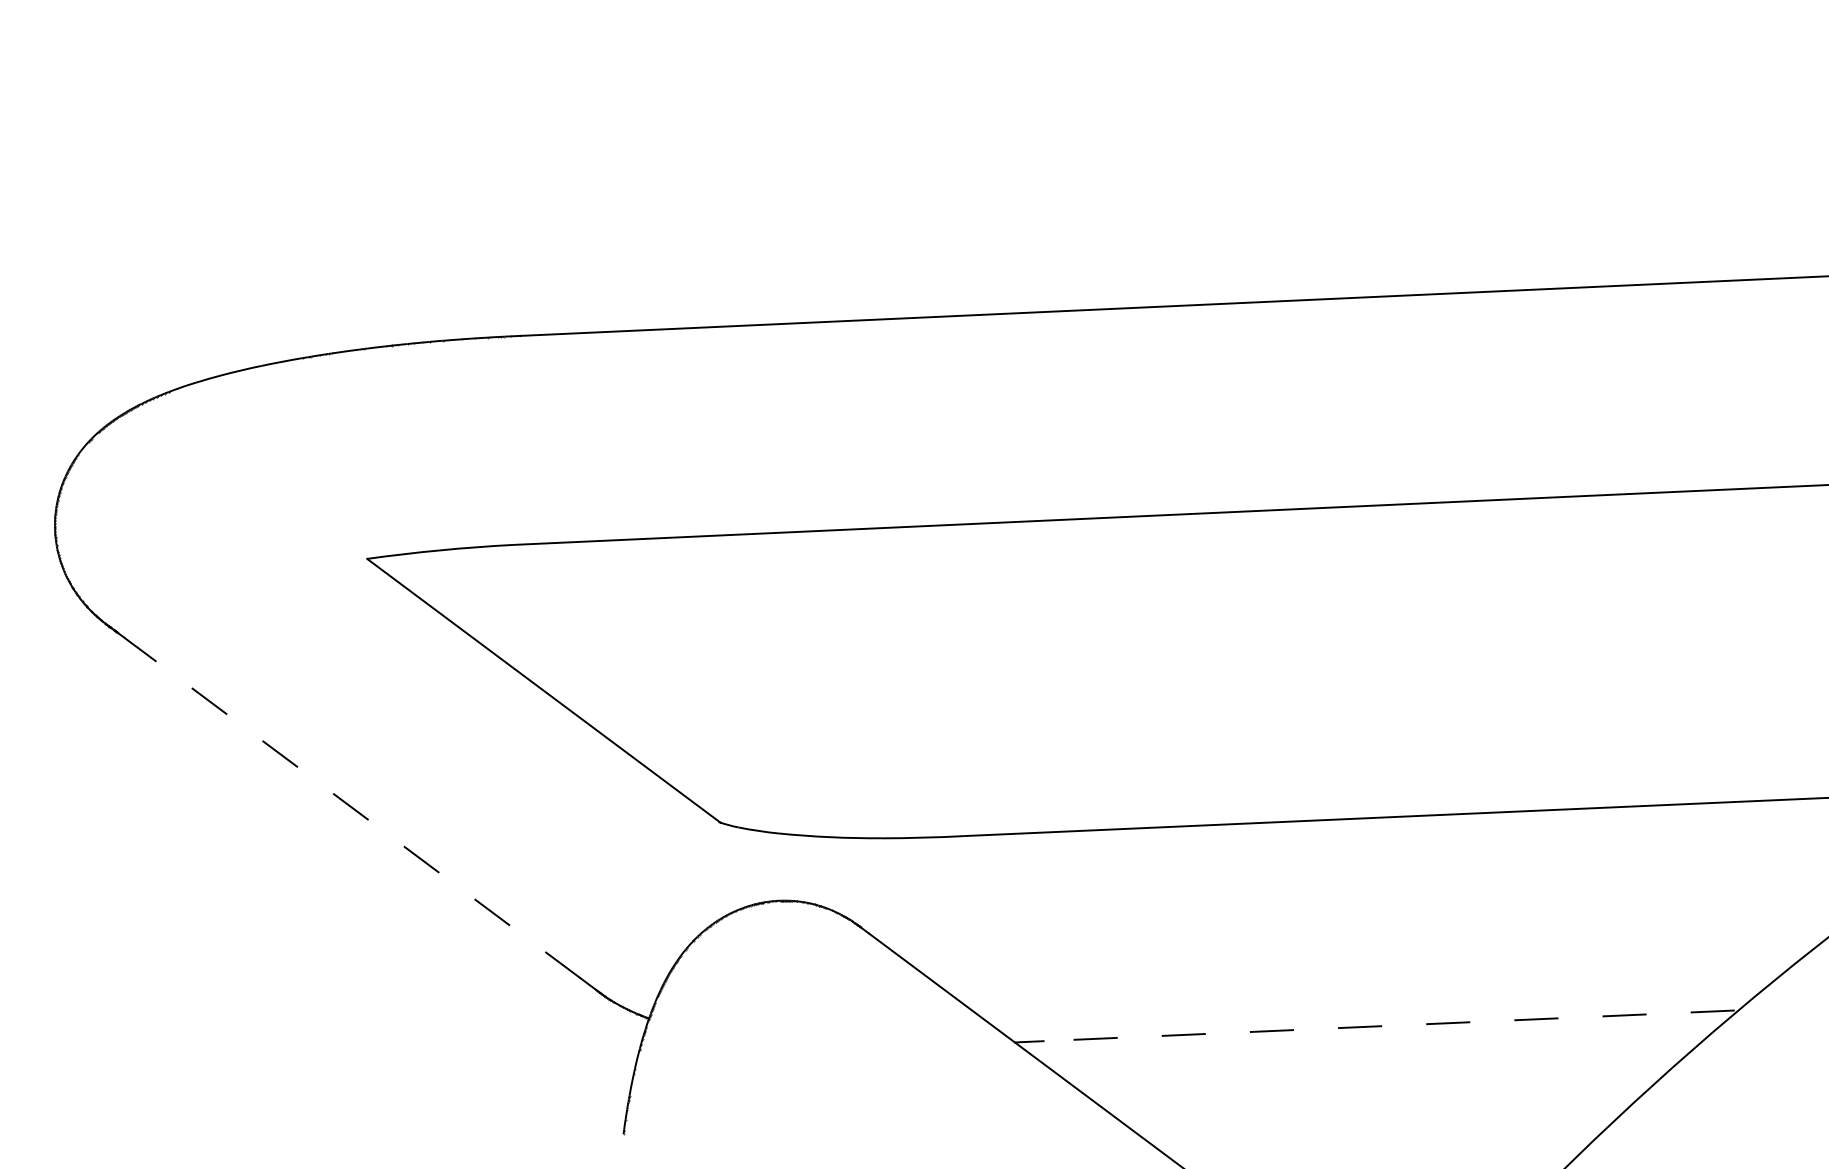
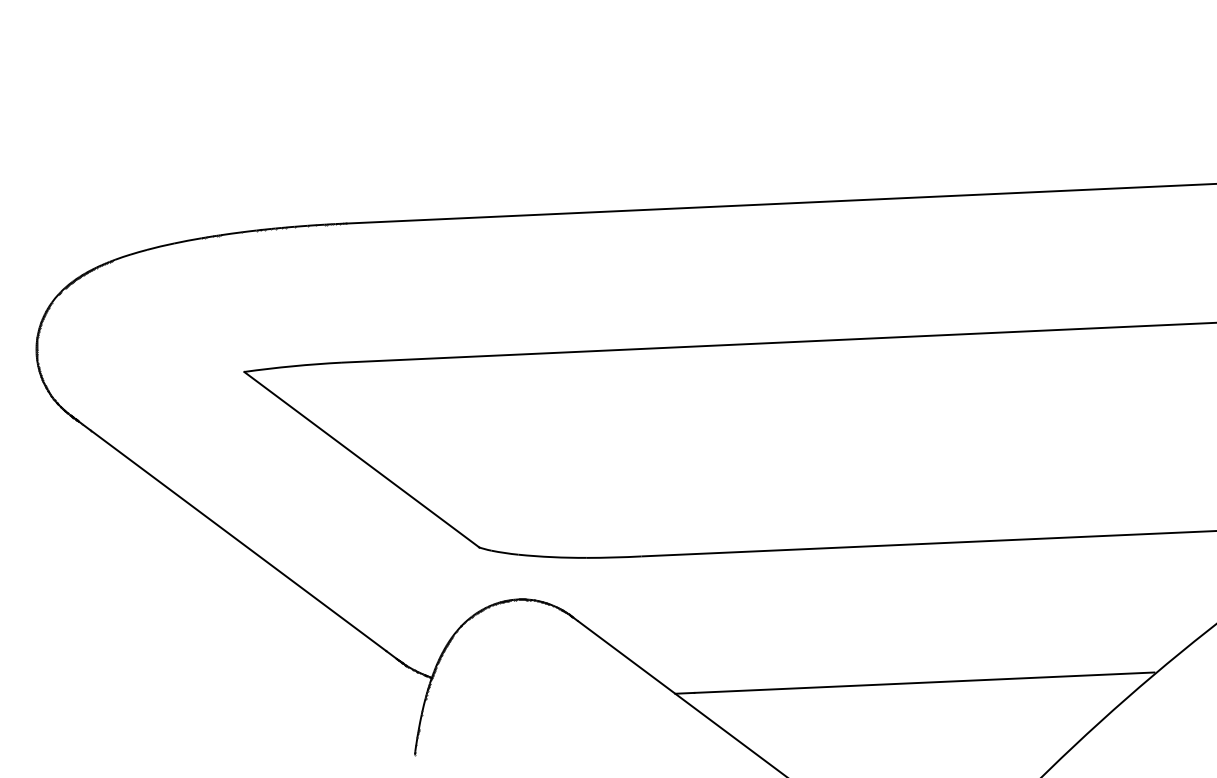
line: (358, 812) -> (238, 540), dashed -> solid
line: (1387, 1025) -> (923, 682), dashed -> solid

